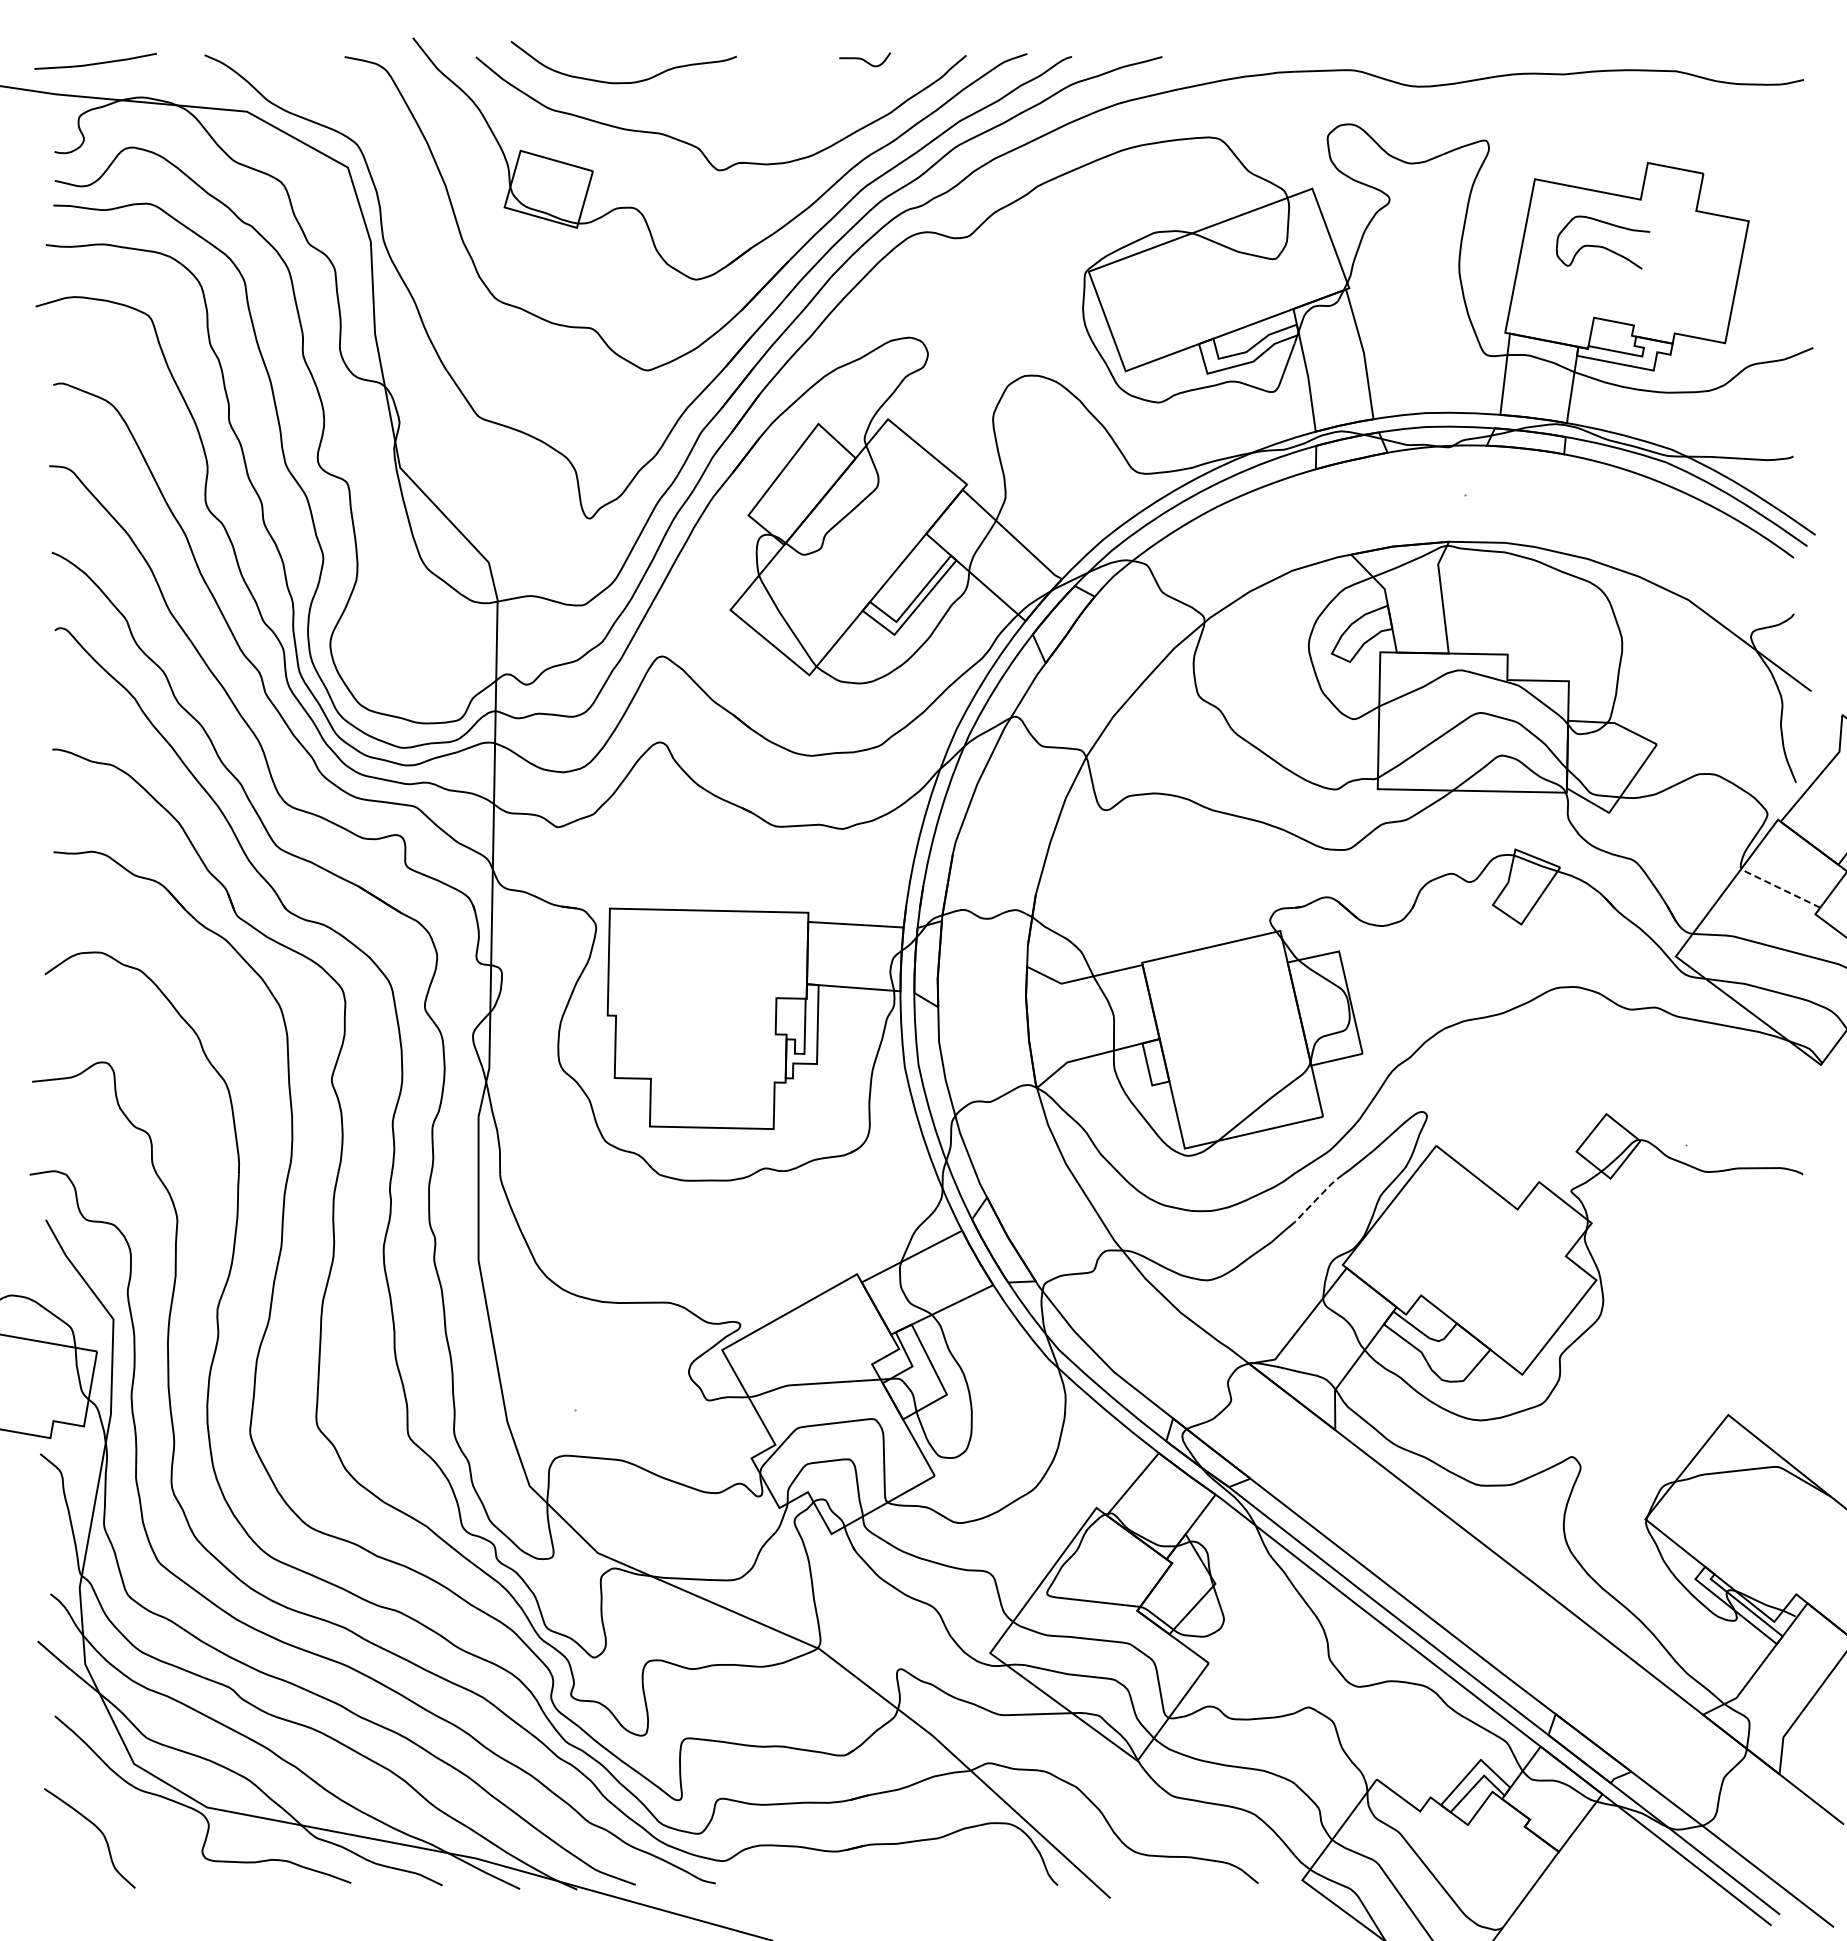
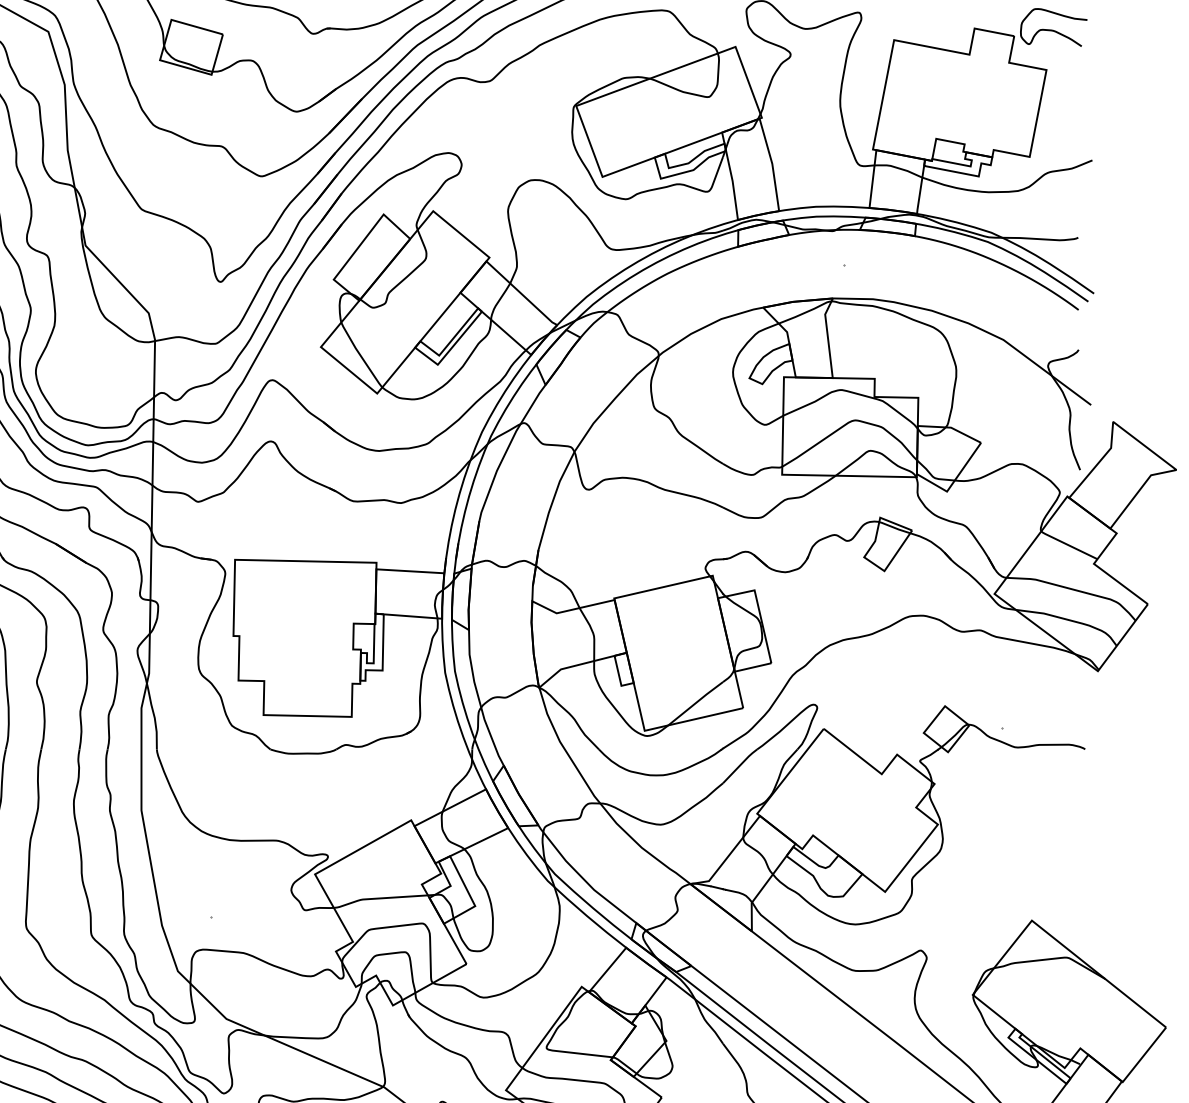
curve: (1603, 246) -> (1054, 30), moved
line: (1779, 887) -> (1068, 544), dashed -> solid
line: (1318, 1197) -> (739, 765), dashed -> solid

